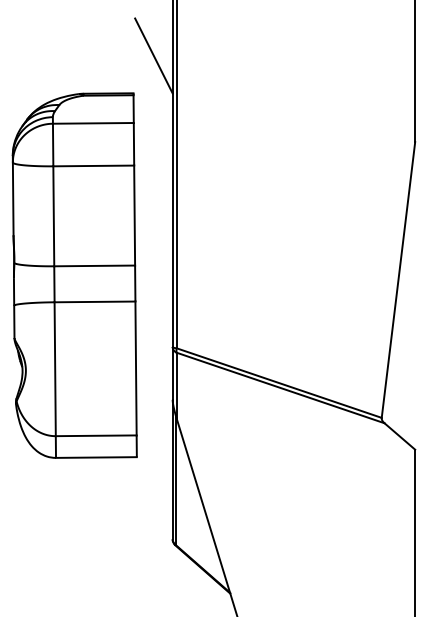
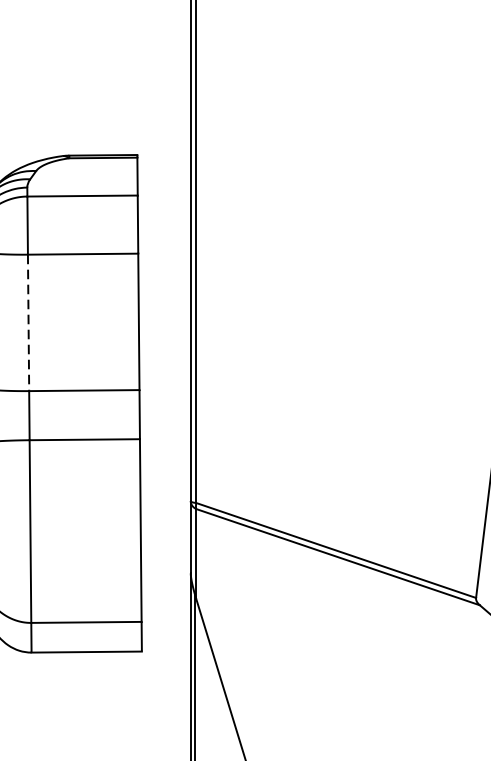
line: (153, 55) -> (164, 103), removed
line: (53, 216) -> (28, 323), solid -> dashed

